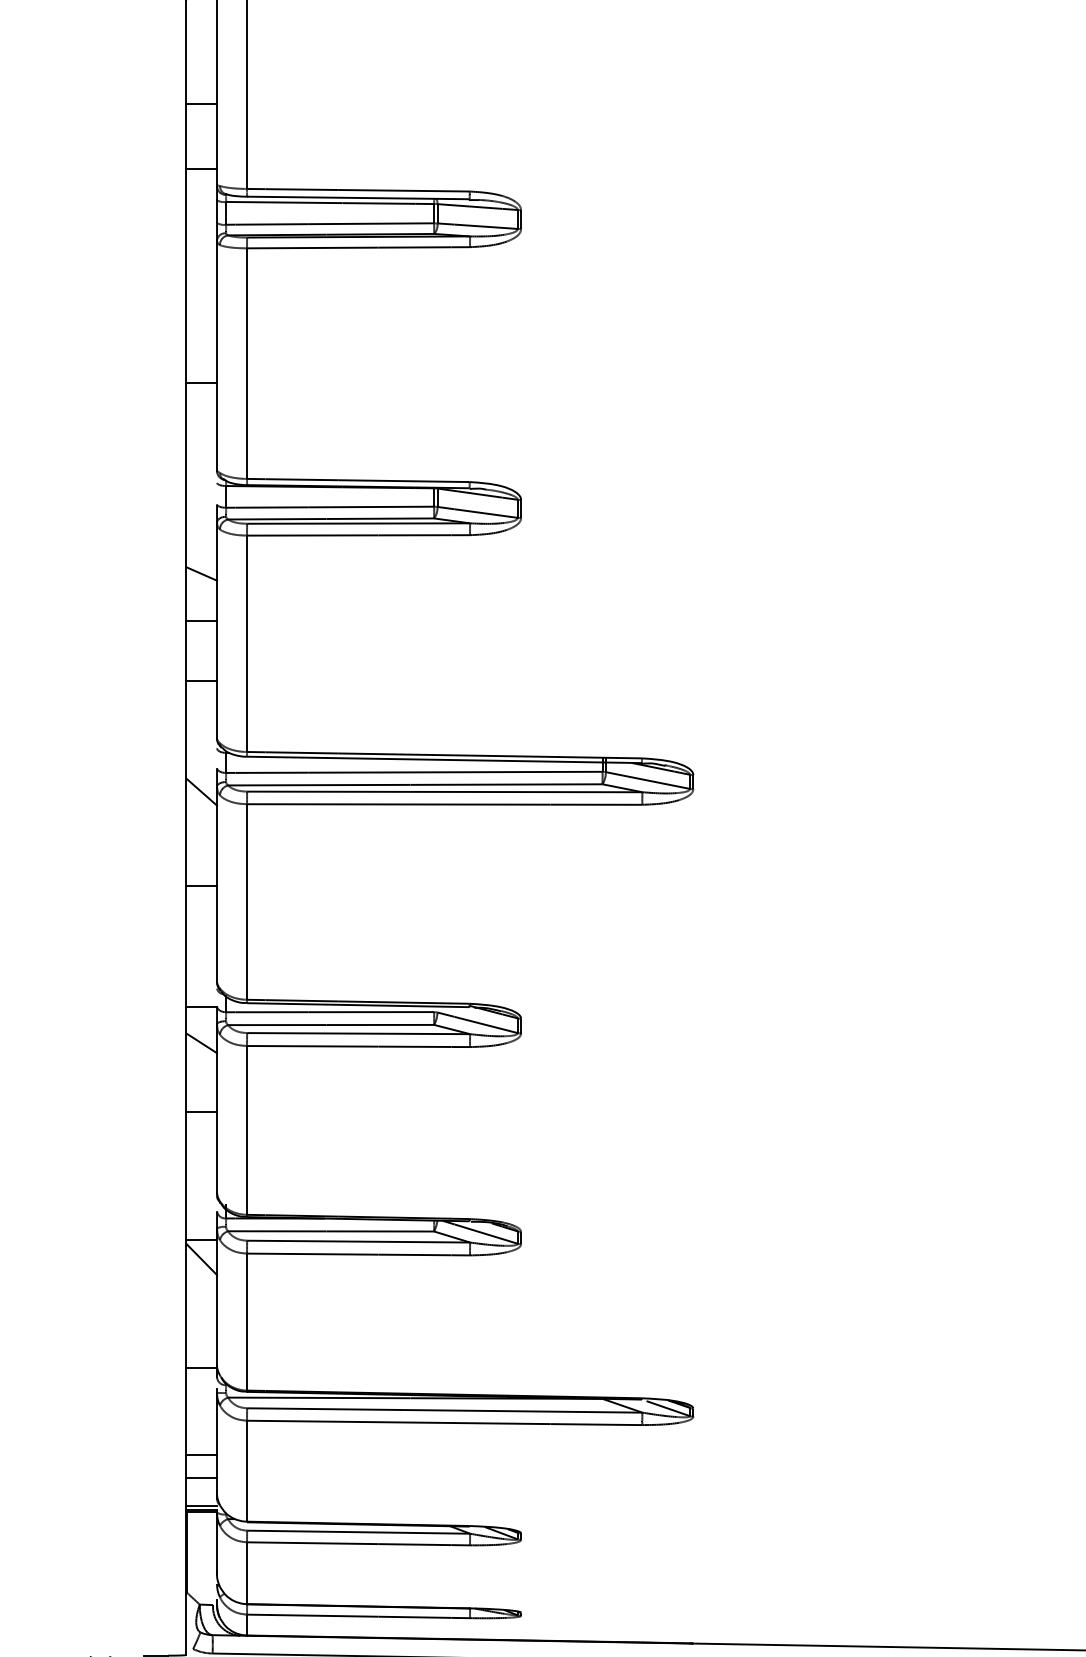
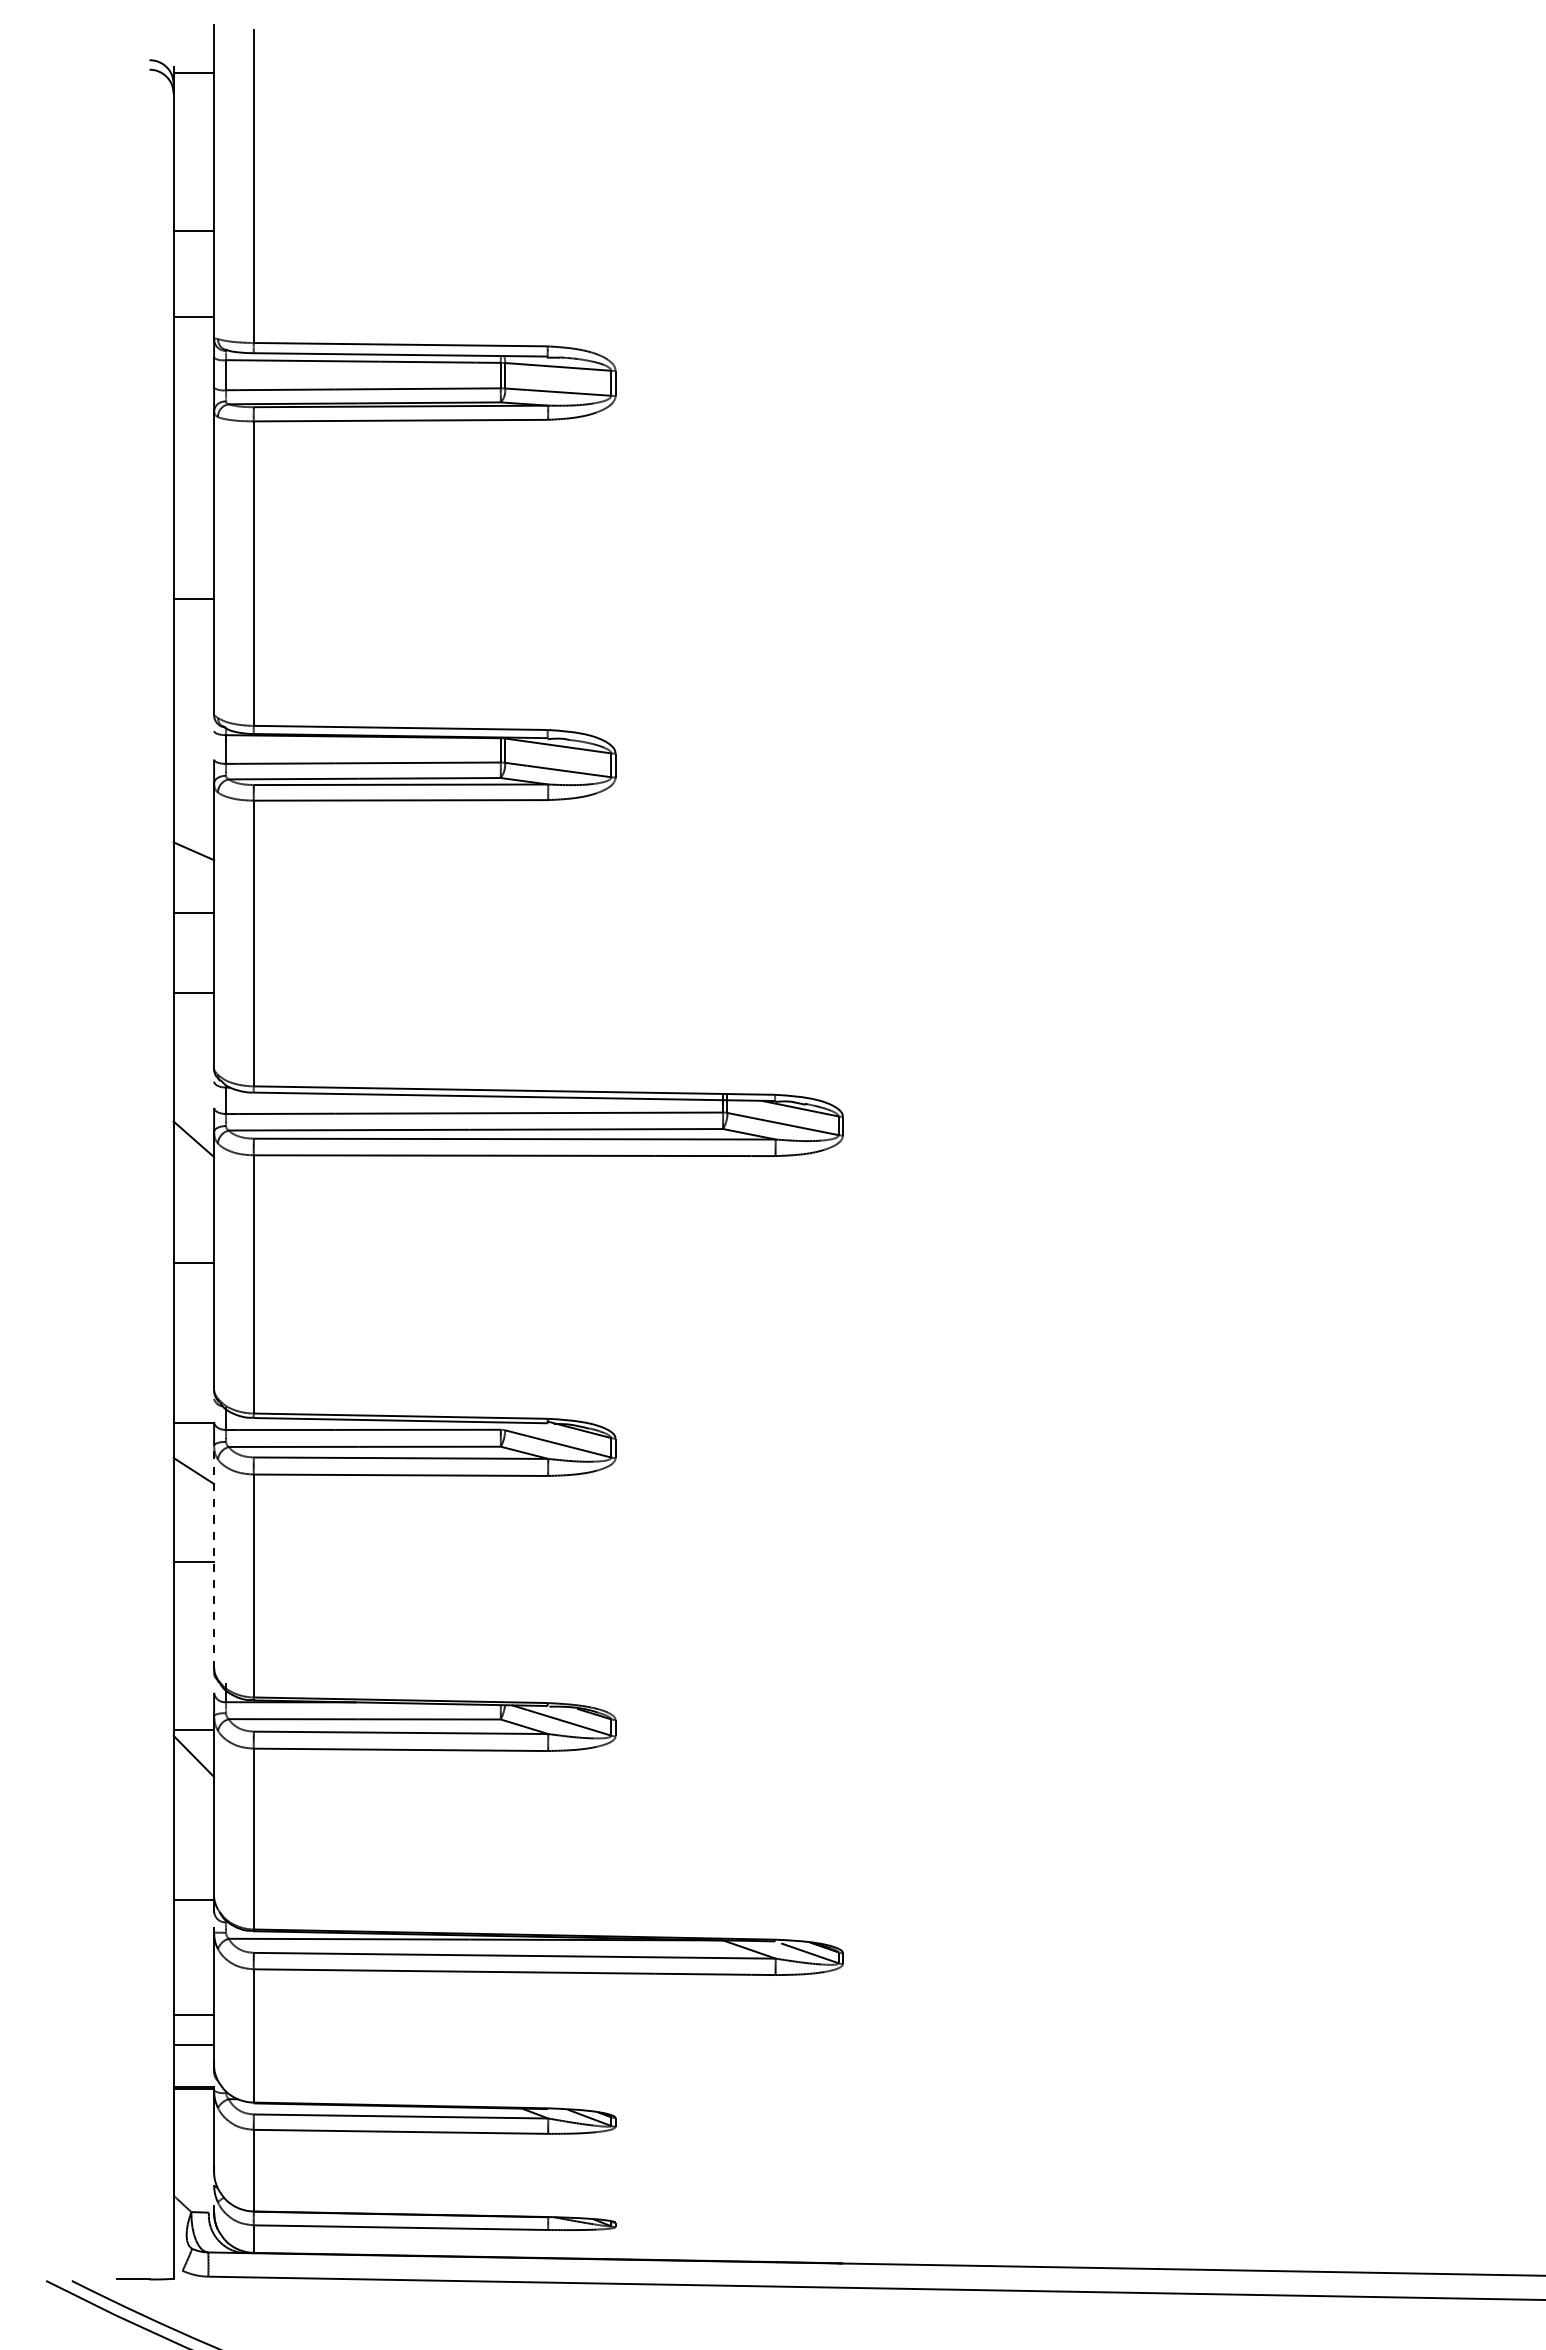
line: (217, 1108) -> (214, 1557), solid -> dashed
line: (201, 1505) -> (193, 2081), removed

